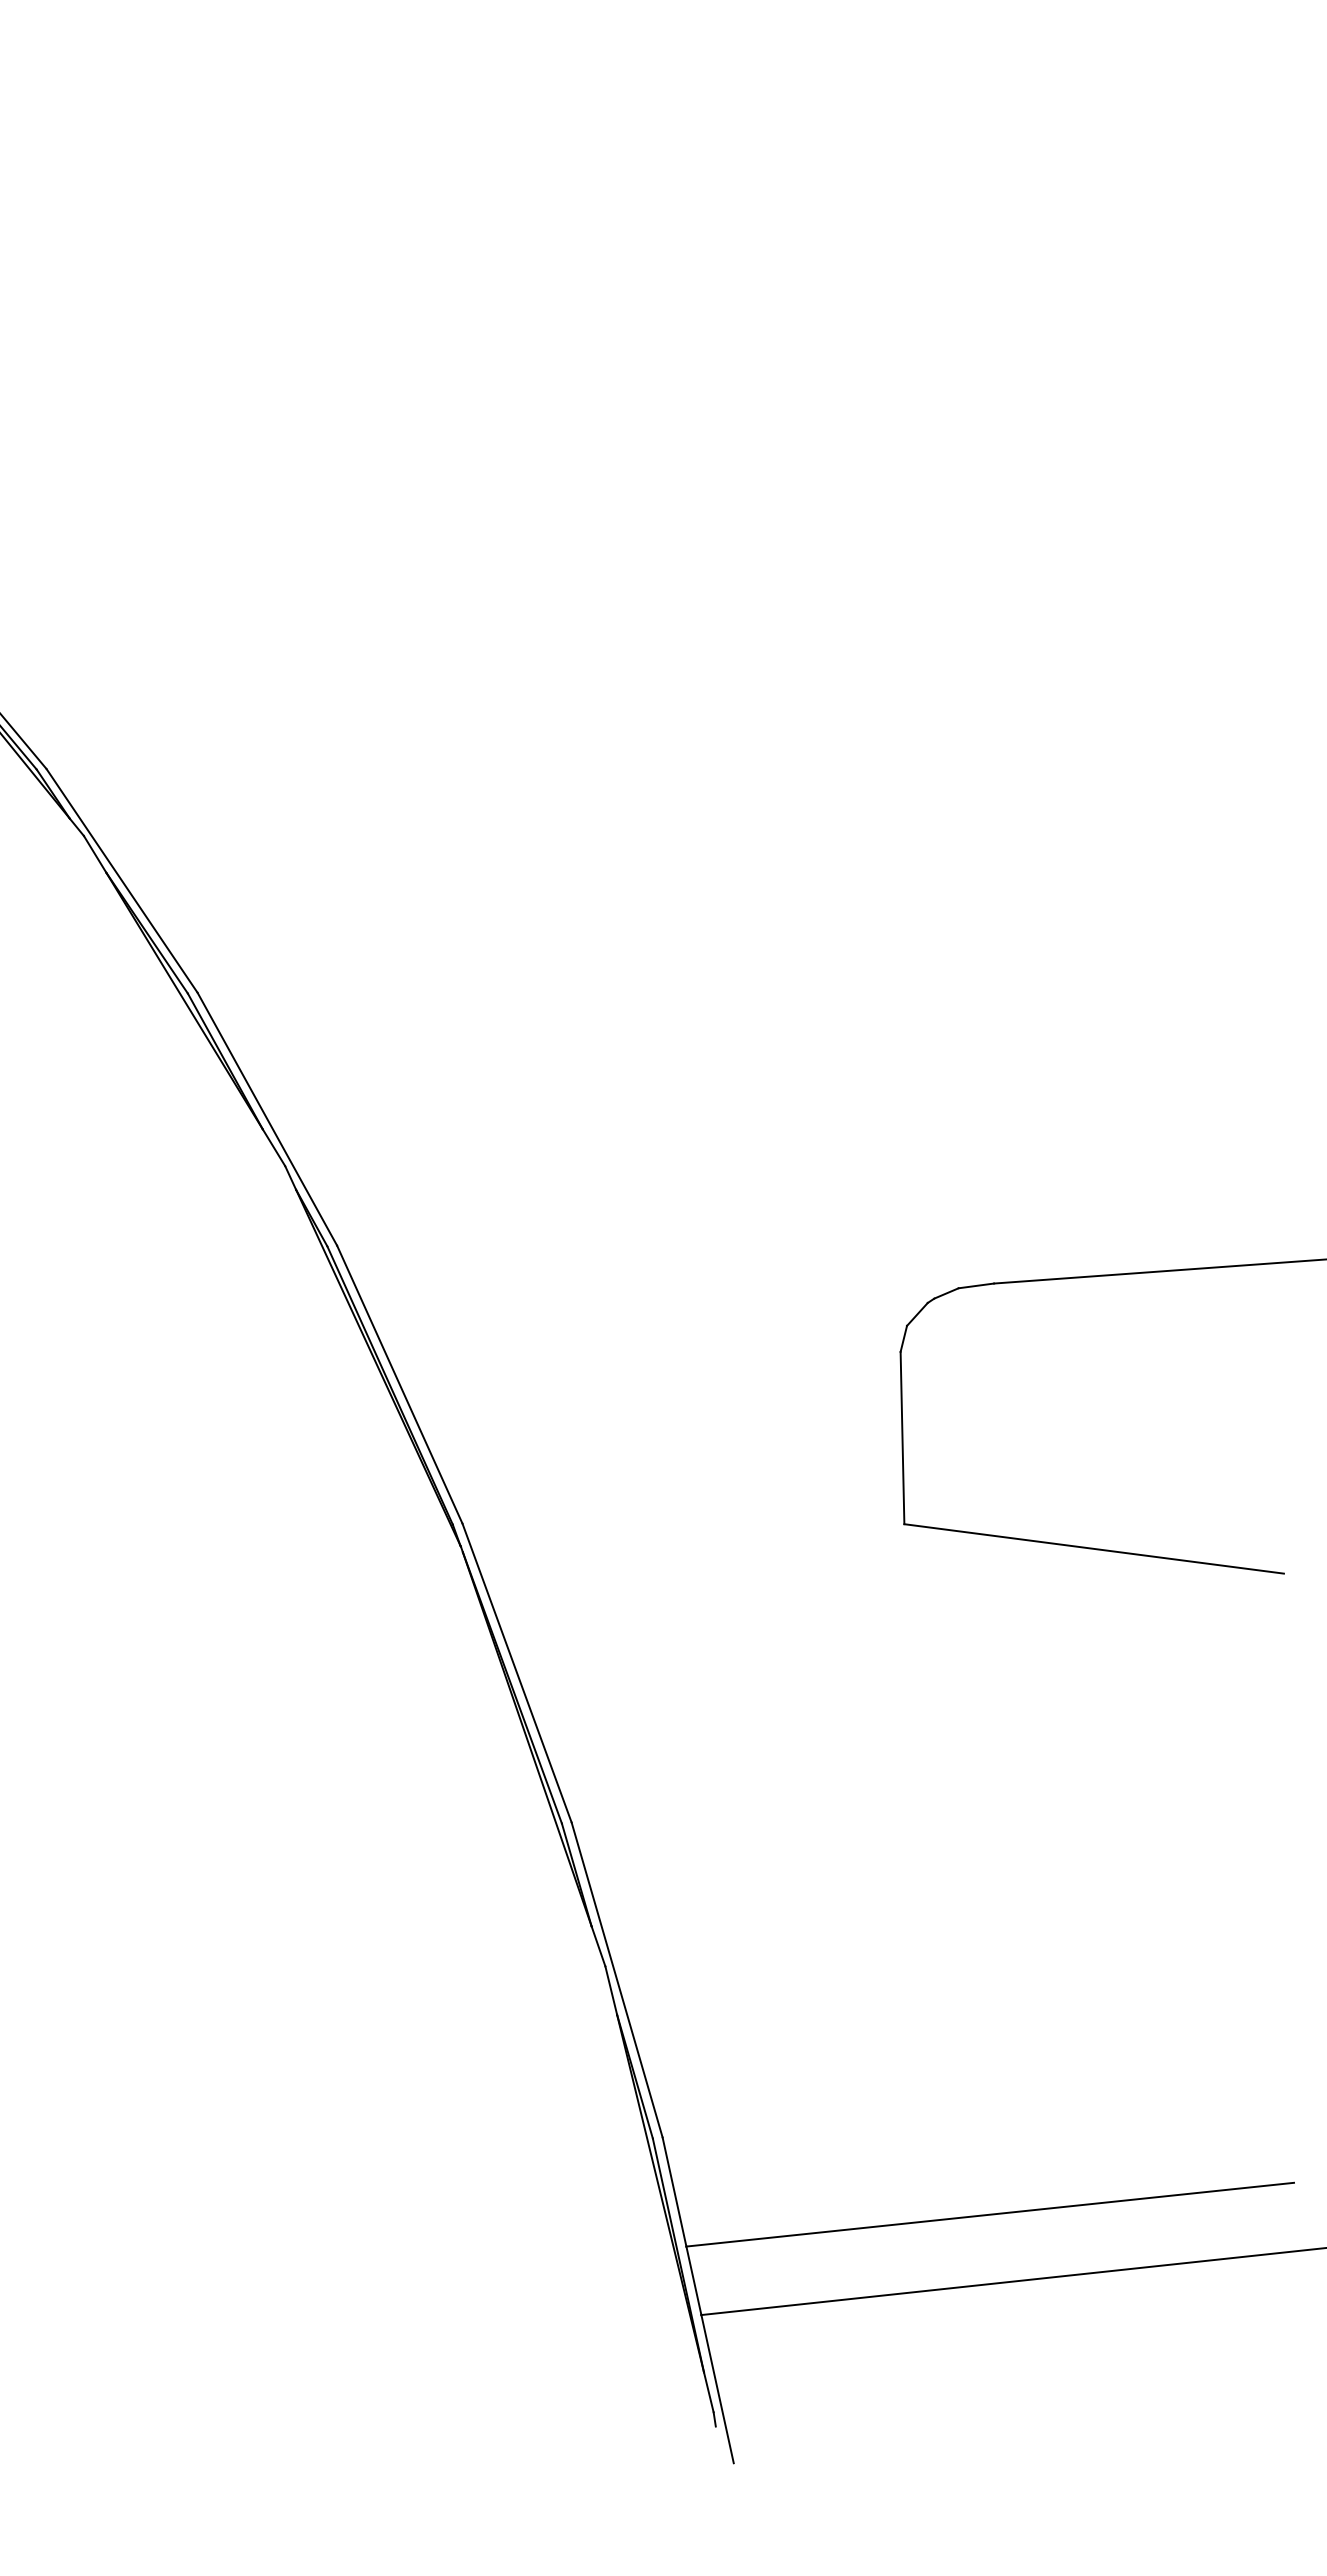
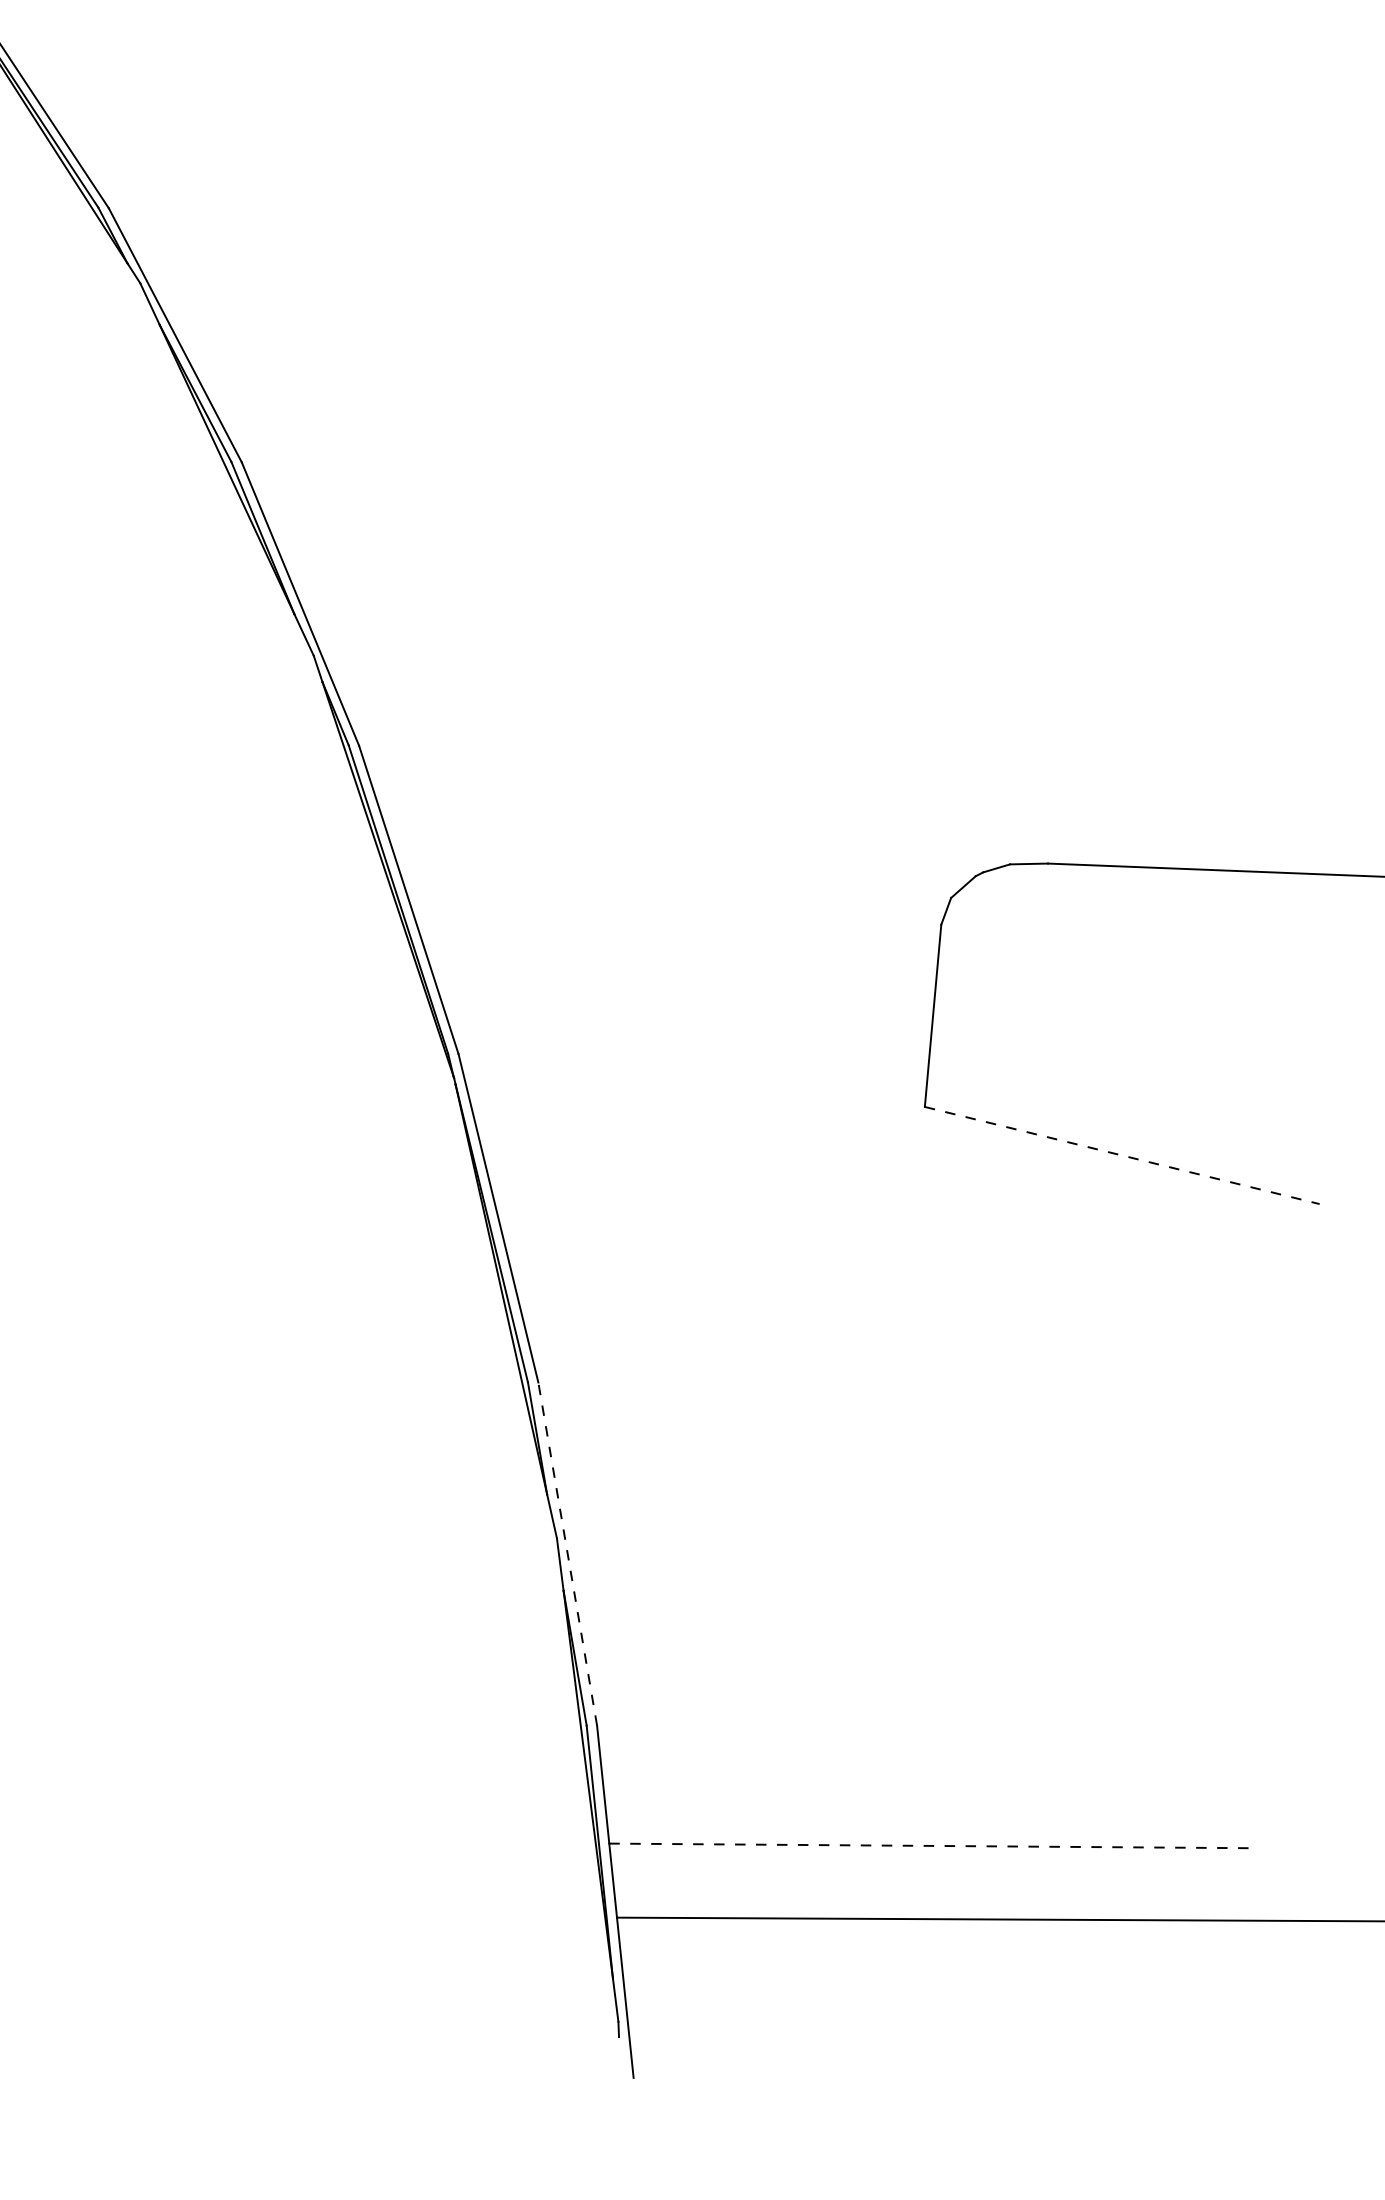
line: (1094, 1548) -> (1122, 1155), solid -> dashed
line: (617, 1980) -> (568, 1554), solid -> dashed
line: (990, 2214) -> (934, 1845), solid -> dashed

